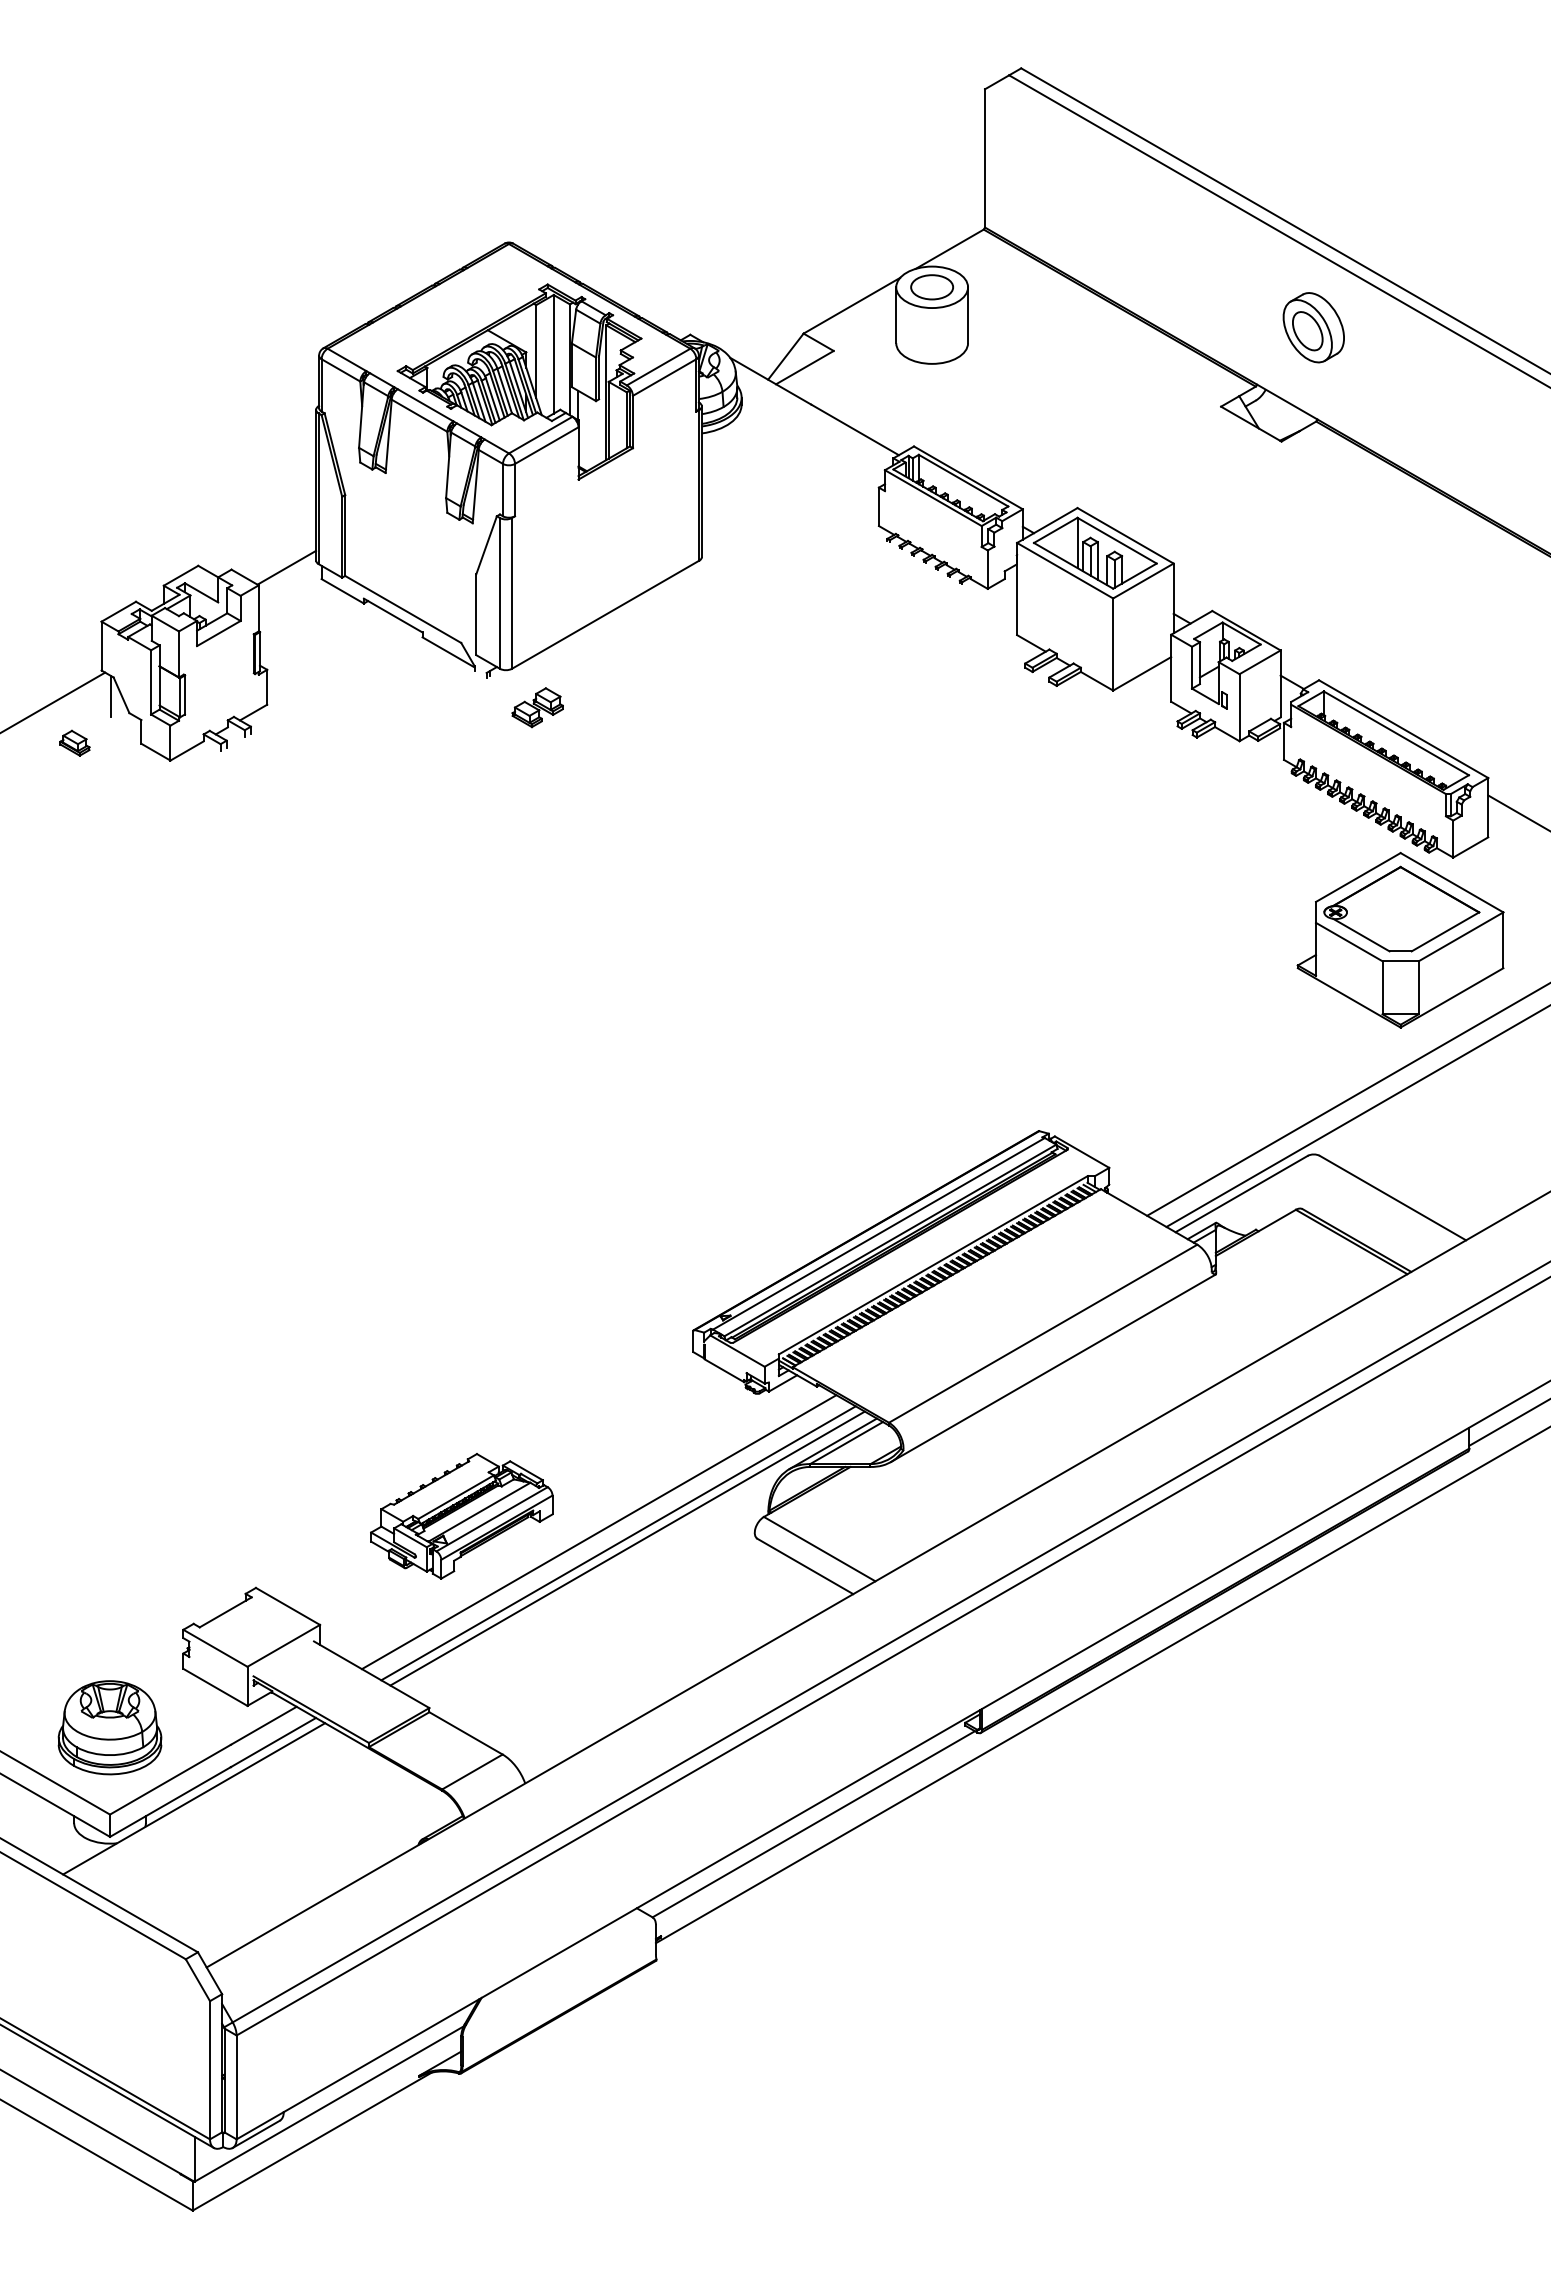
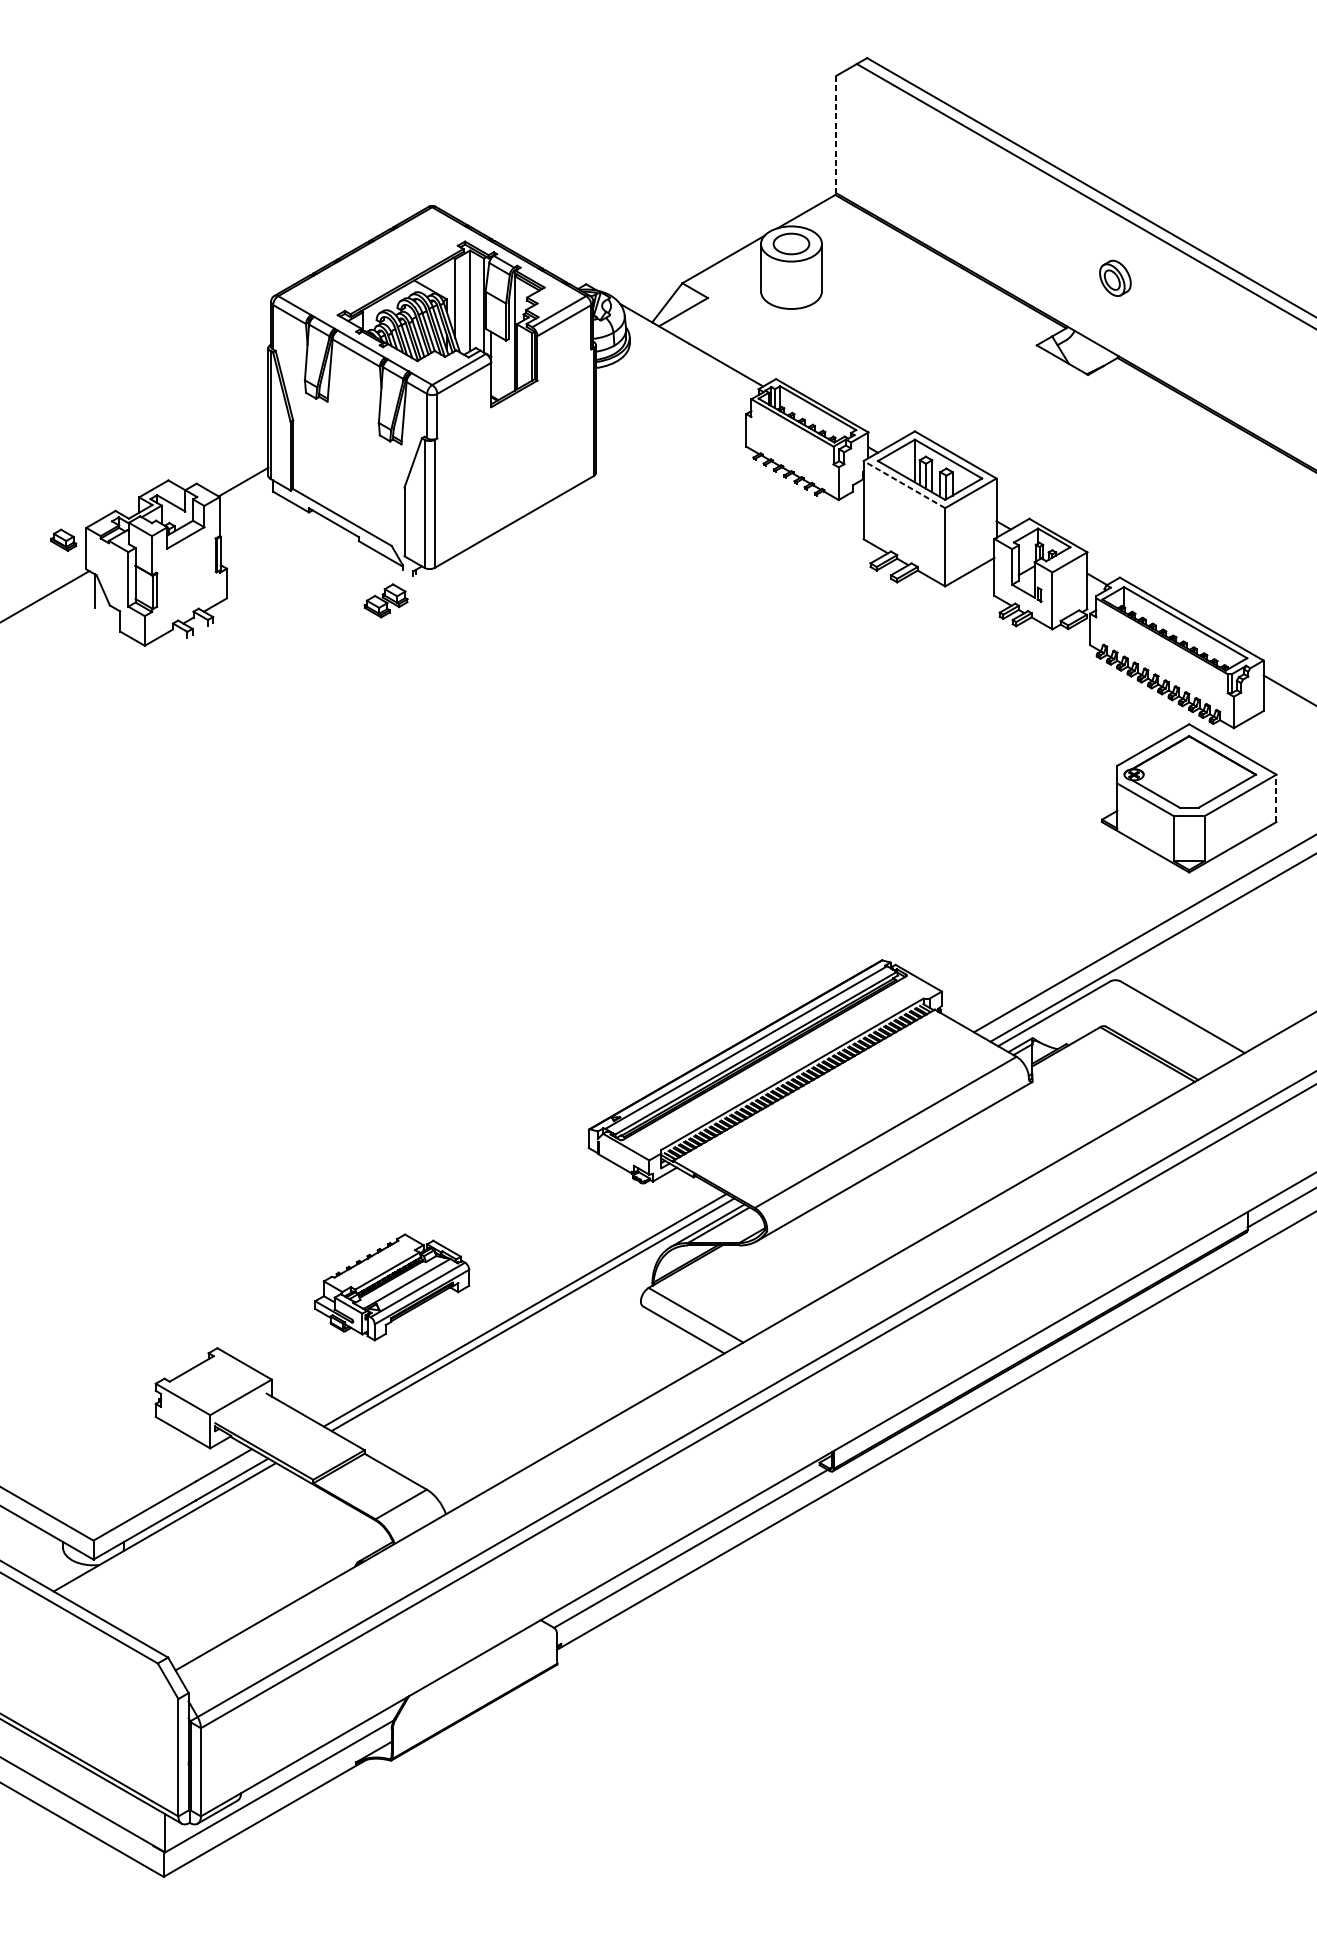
line: (984, 158) -> (835, 134), solid -> dashed
part: (1313, 327) -> (1115, 278), size x0.6
line: (1064, 570) -> (903, 484), solid -> dashed
part: (537, 707) -> (385, 600), moved
part: (74, 742) -> (63, 539), moved
line: (1503, 940) -> (1276, 798), solid -> dashed
line: (598, 1532) -> (508, 1301), removed
part: (109, 1727) -> (93, 1466), removed

